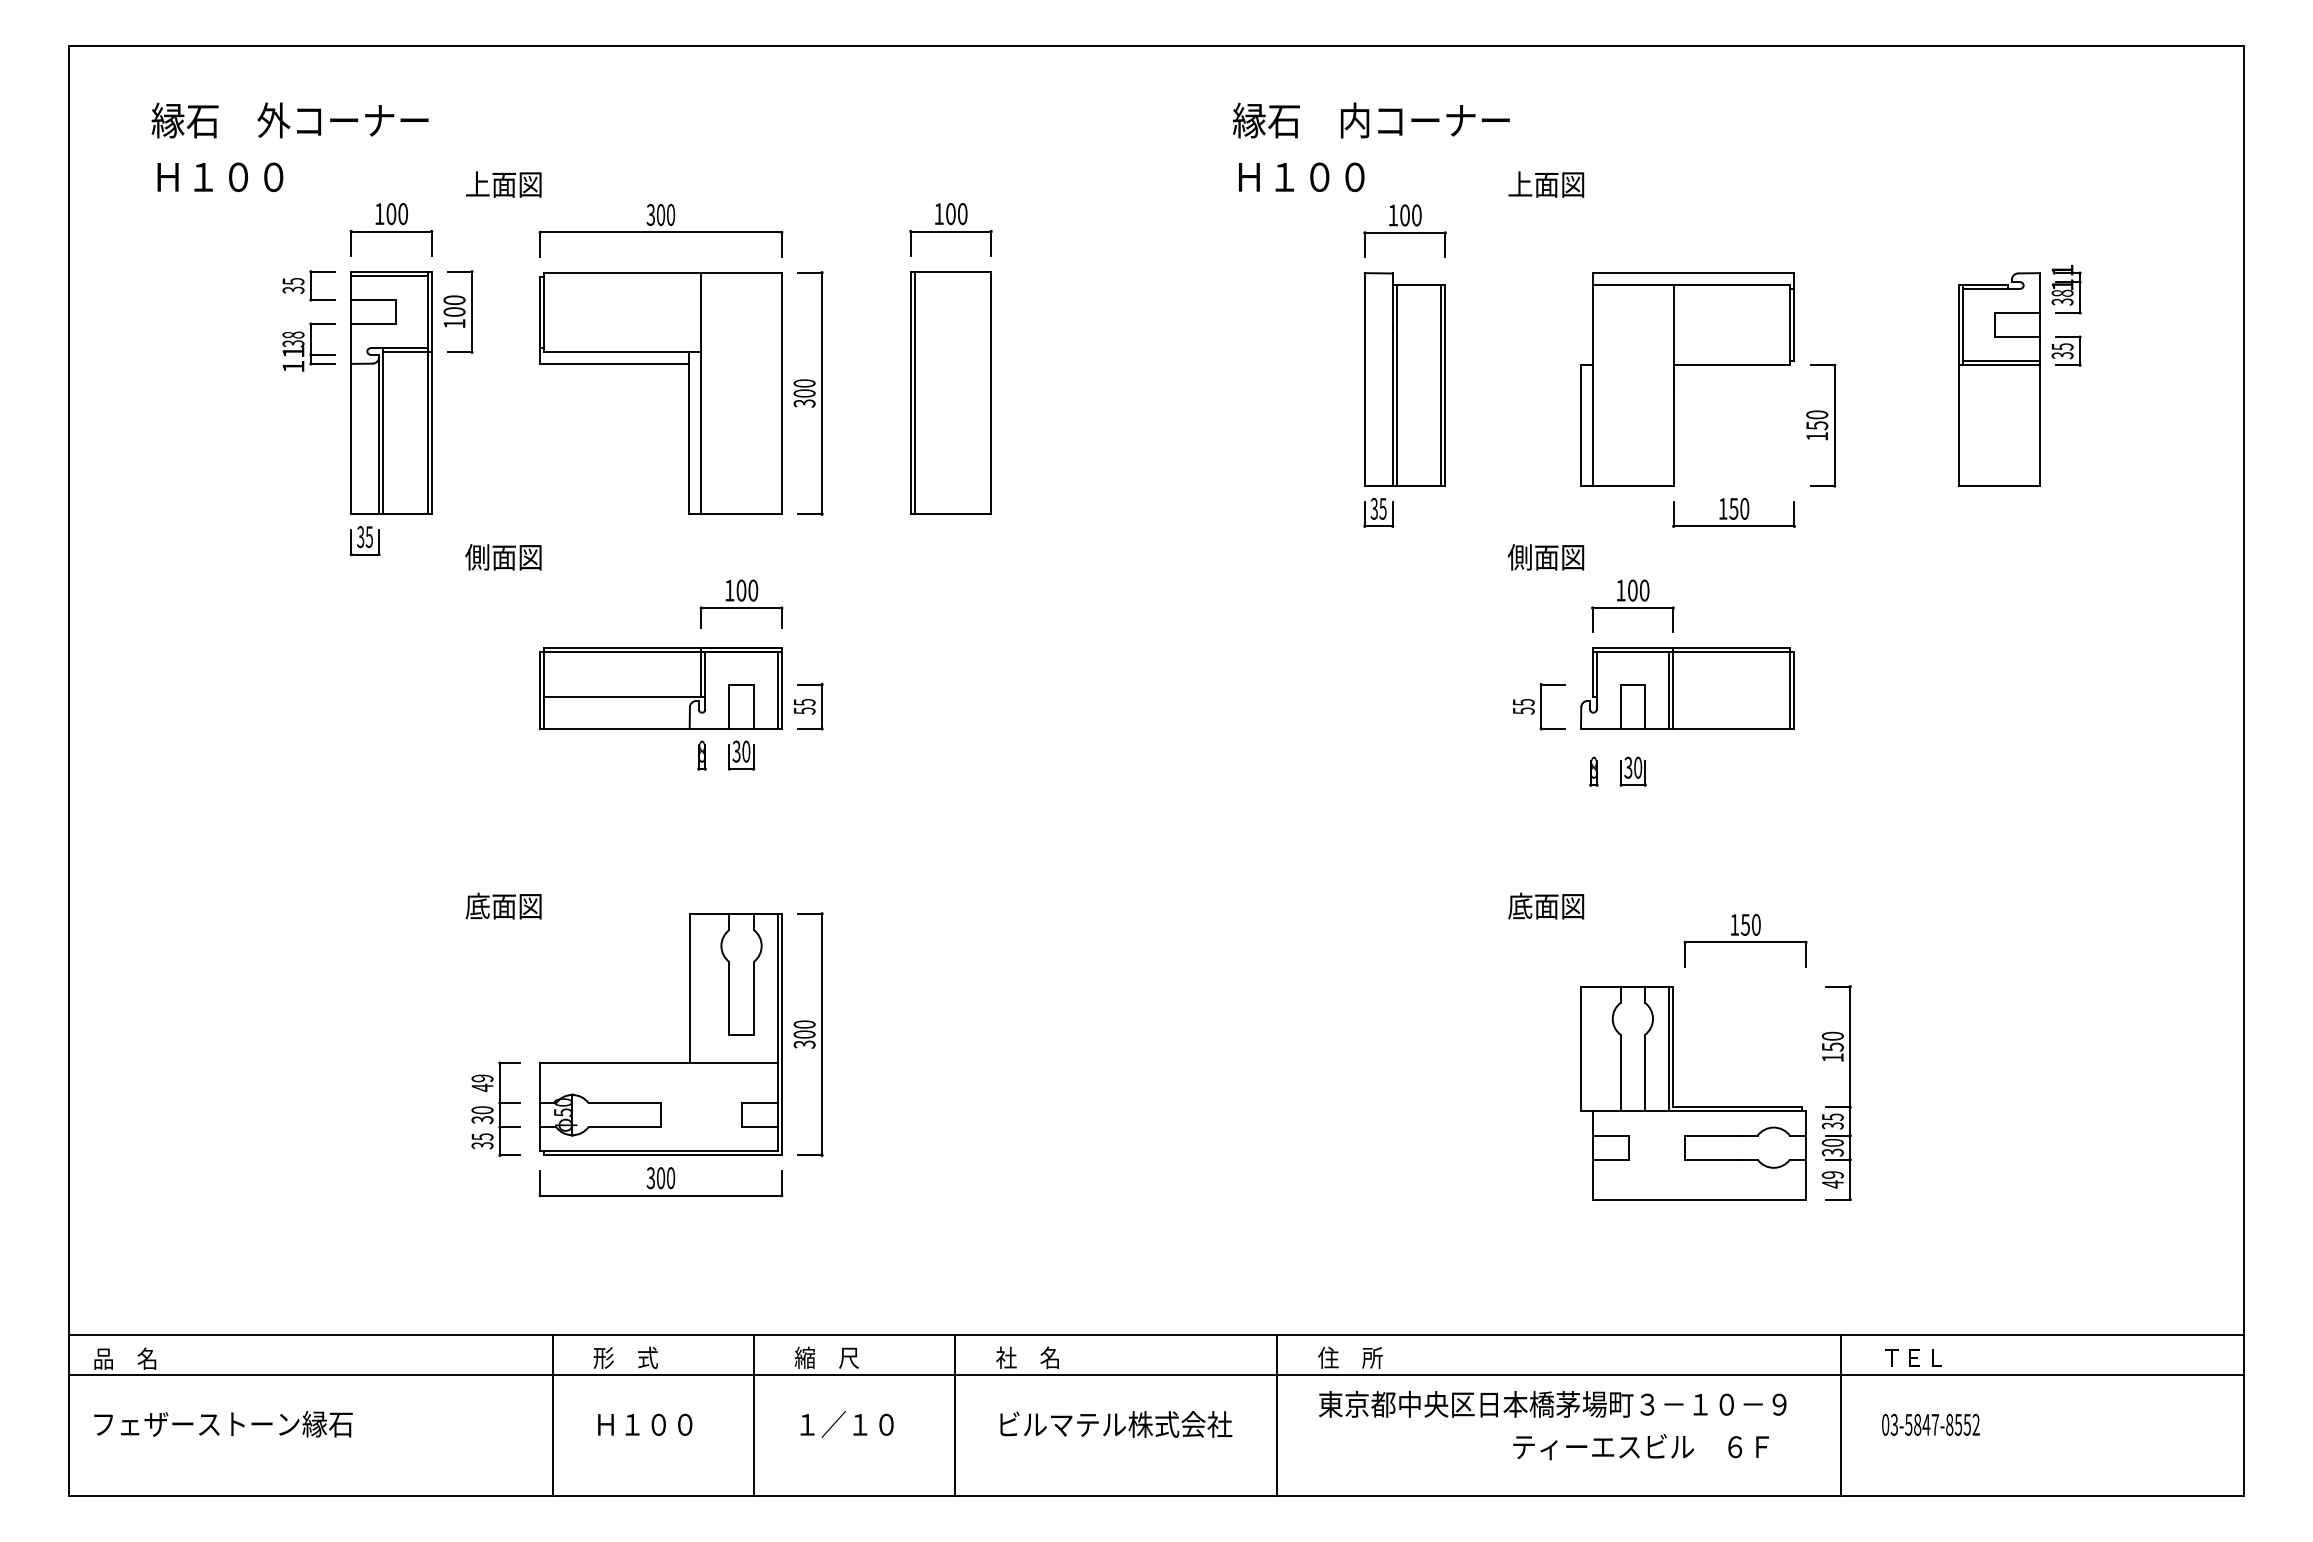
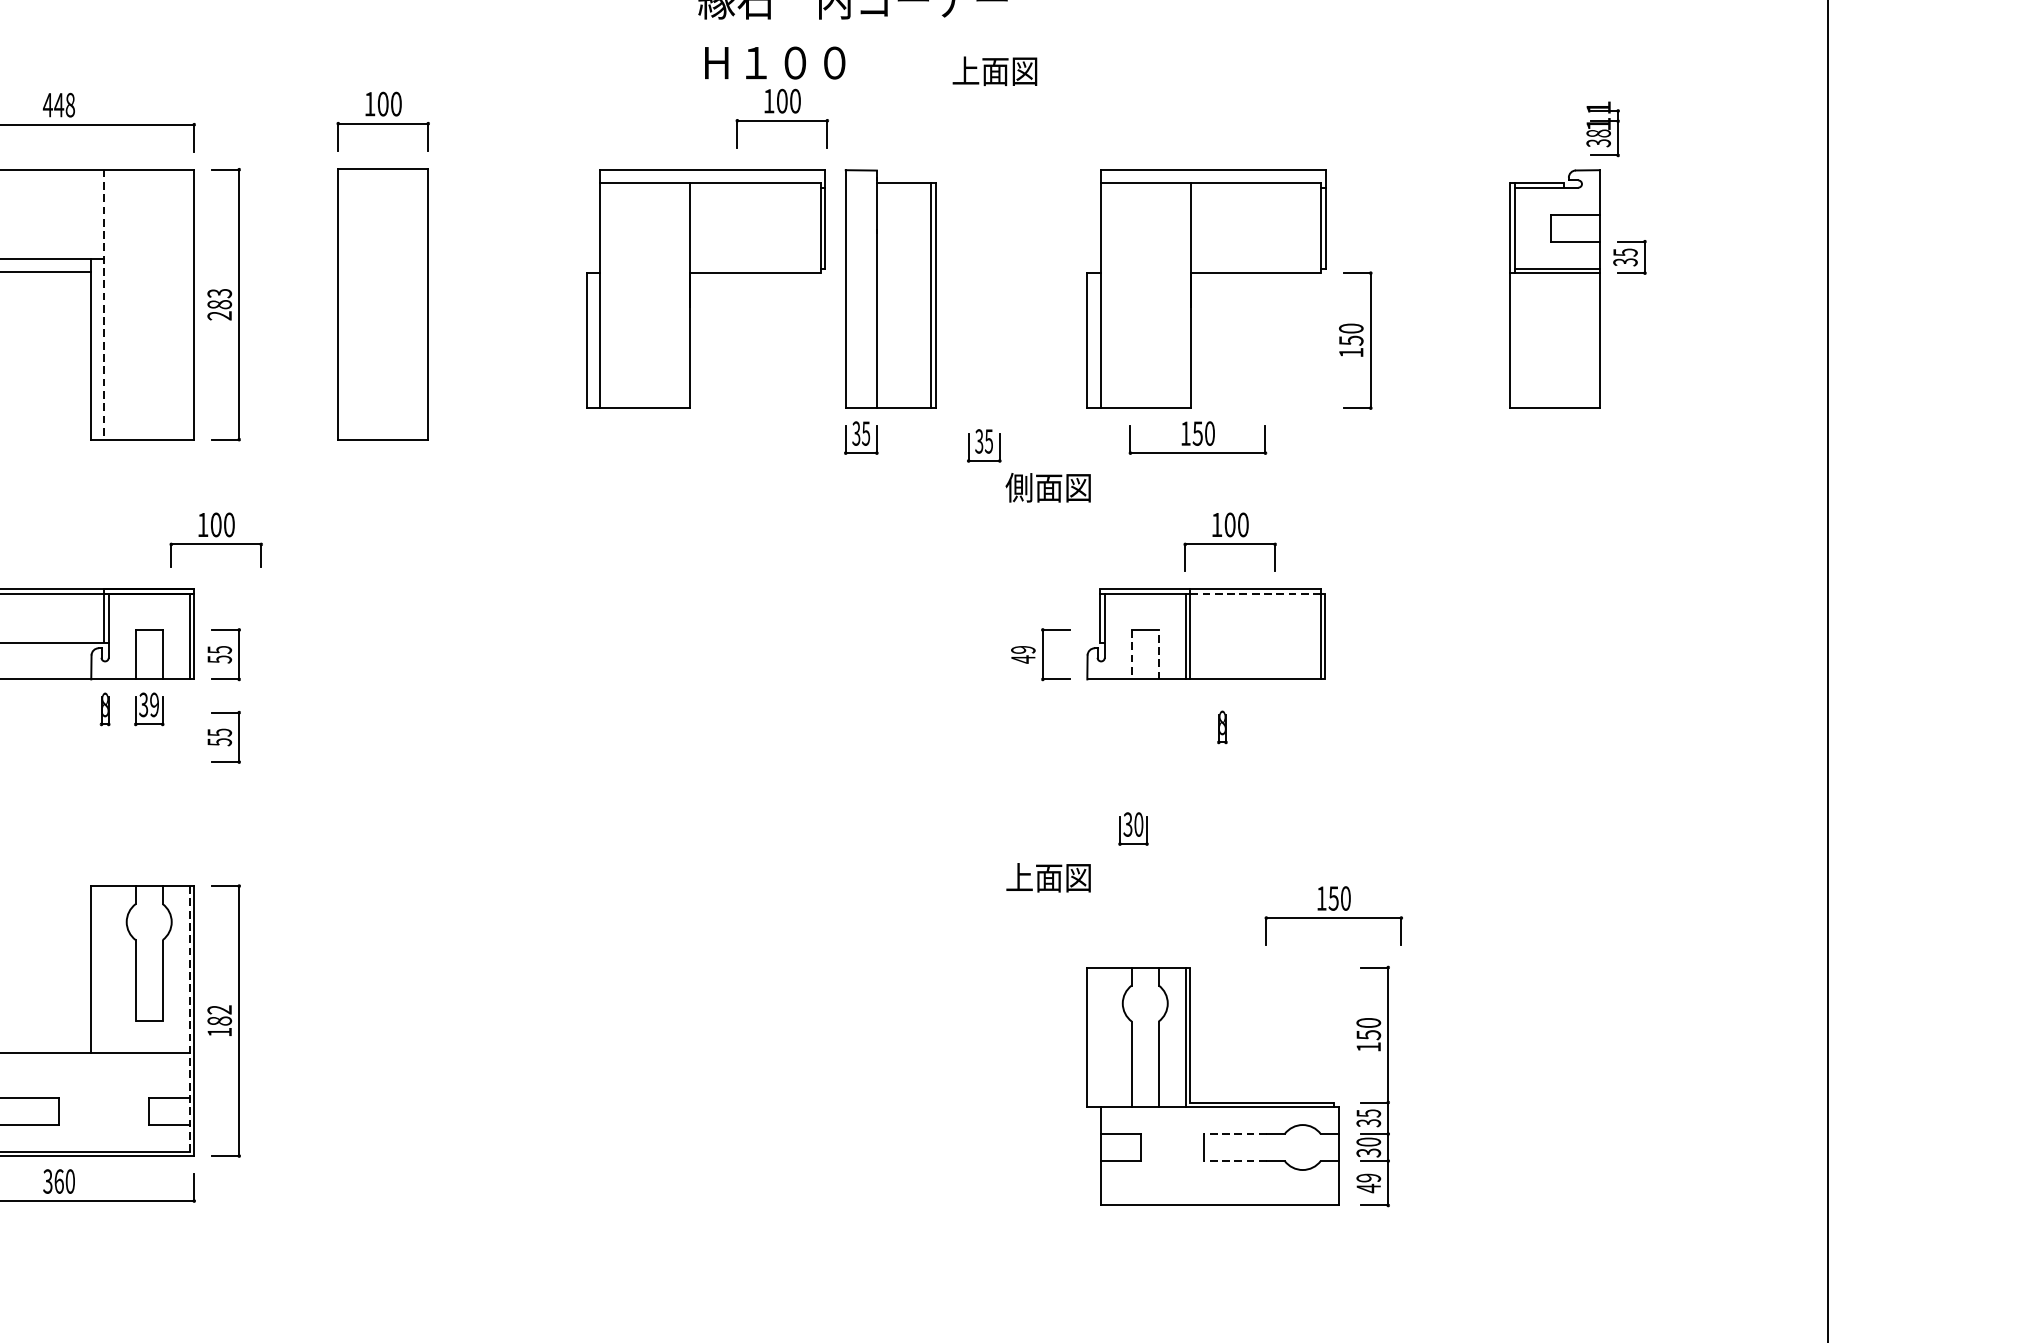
text: (1546, 184) -> (995, 71), moved
text: (660, 214) -> (58, 104), 300 -> 448
part: (1404, 230) -> (781, 118), moved
part: (2066, 289) -> (1603, 129), moved
part: (1226, 379) -> (691, 289), added
line: (1397, 385) -> (882, 295), removed
line: (914, 392) -> (342, 303), removed
line: (701, 393) -> (104, 304), solid -> dashed
text: (804, 393) -> (219, 304), 300 -> 283
part: (1733, 512) -> (1197, 437), moved
part: (1488, 519) -> (983, 445), added
part: (741, 603) -> (216, 539), moved
part: (1632, 605) -> (1229, 541), moved
line: (1732, 652) -> (1256, 594), solid -> dashed
text: (1523, 706) -> (1023, 654), 55 -> 49
line: (1644, 706) -> (1158, 654), solid -> dashed
line: (1620, 707) -> (1131, 655), solid -> dashed
text: (746, 751) -> (154, 704), 30 -> 39
part: (1593, 771) -> (1221, 727), moved
part: (1632, 771) -> (1132, 828), moved
part: (808, 780) -> (224, 737), added
text: (1520, 905) -> (1019, 876), 底面図 -> 上面図
part: (1745, 940) -> (1333, 915), moved
line: (777, 1032) -> (189, 1018), solid -> dashed
text: (804, 1034) -> (219, 1020), 300 -> 182
line: (1712, 1135) -> (1234, 1133), solid -> dashed
line: (1712, 1159) -> (1234, 1160), solid -> dashed
text: (661, 1178) -> (59, 1181), 300 -> 360

